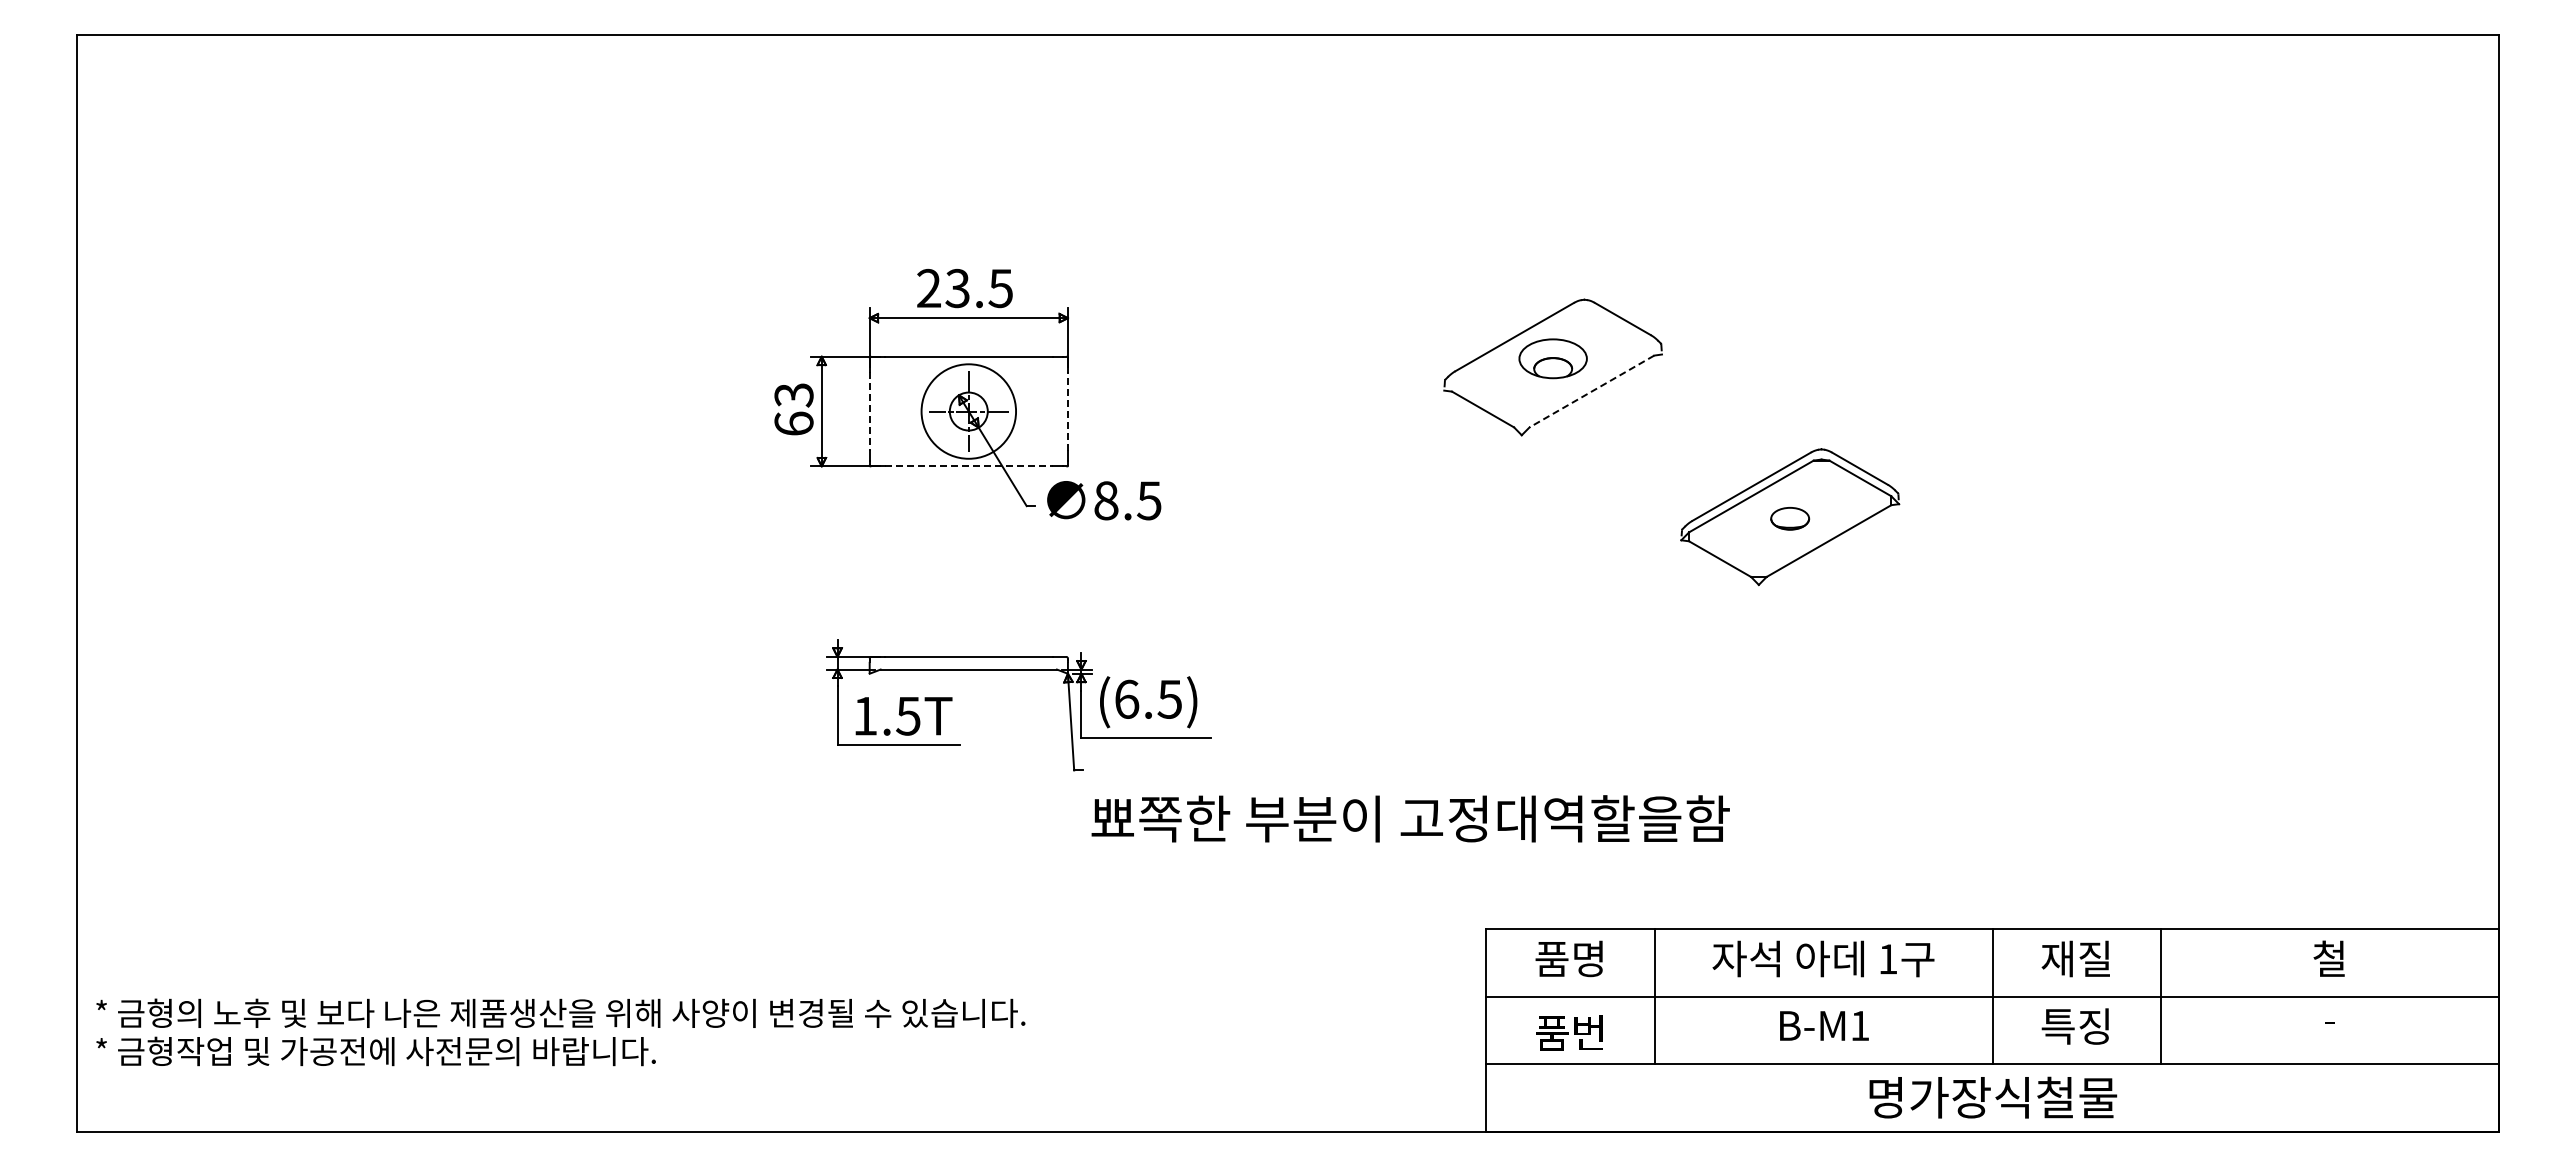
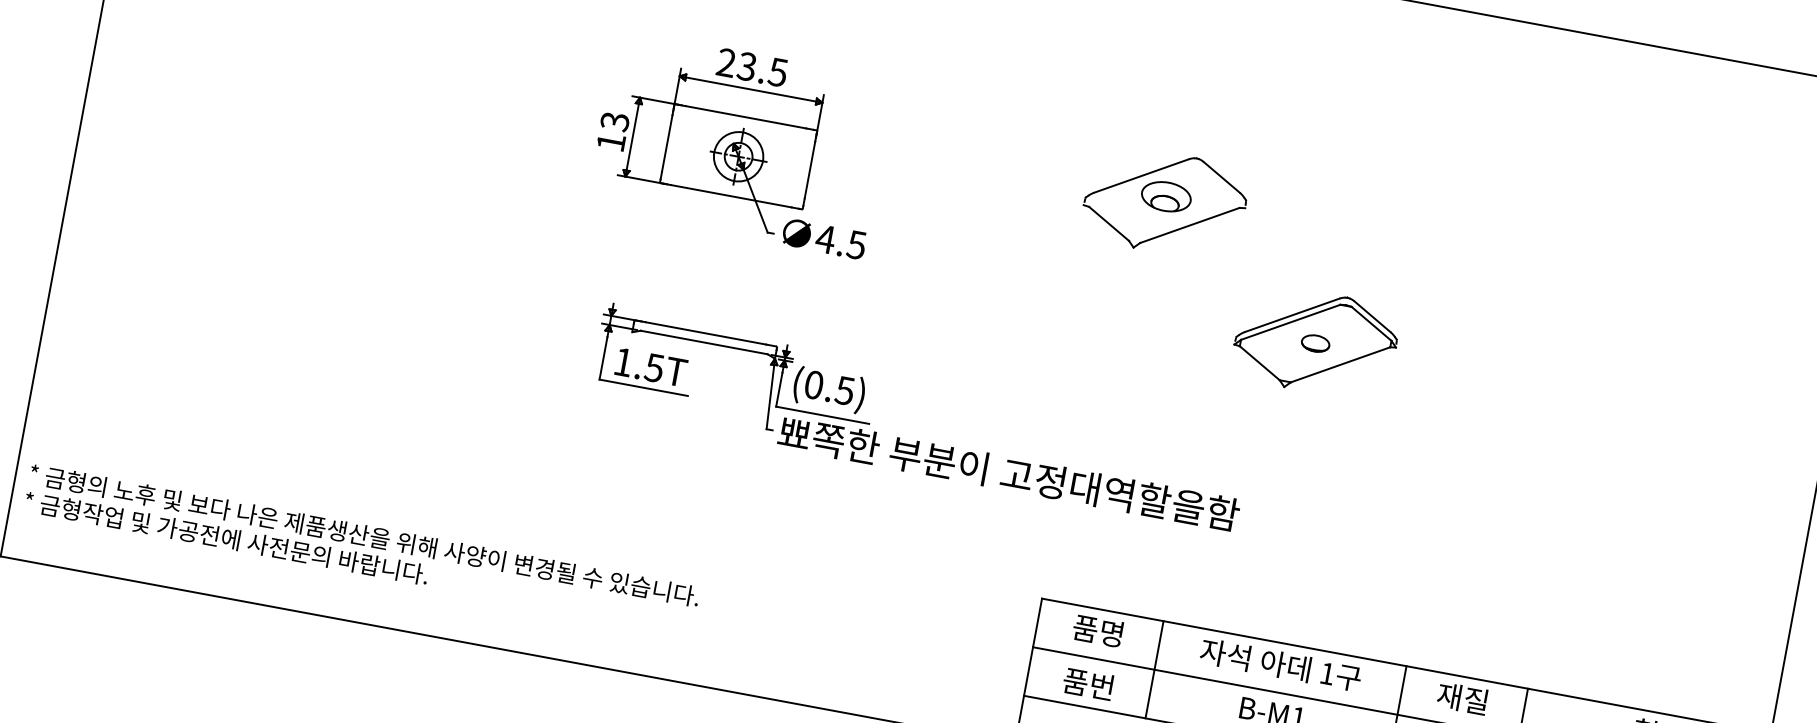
line: (1591, 391) -> (1189, 225), dashed -> solid
circle: (968, 411) -> (738, 156), size x0.71
line: (1067, 411) -> (809, 169), dashed -> solid
line: (869, 412) -> (666, 144), dashed -> solid
text: (793, 423) -> (610, 141), 63 -> 13
line: (968, 466) -> (731, 196), dashed -> solid
text: (1106, 500) -> (825, 239), 8.5 -> 4.5
text: (1127, 698) -> (814, 384), (6.5) -> (0.5)
text: (1410, 818) -> (1008, 473), moved

